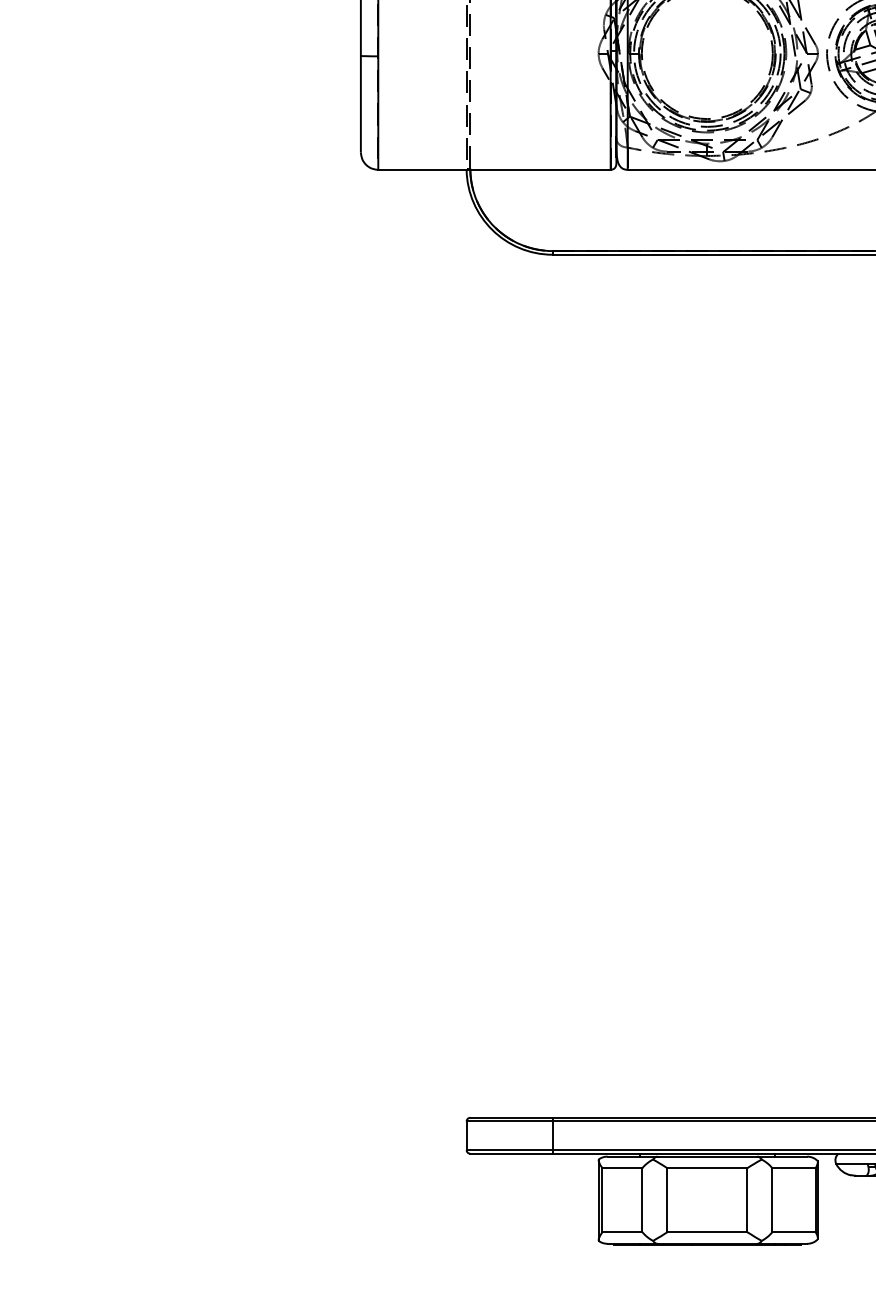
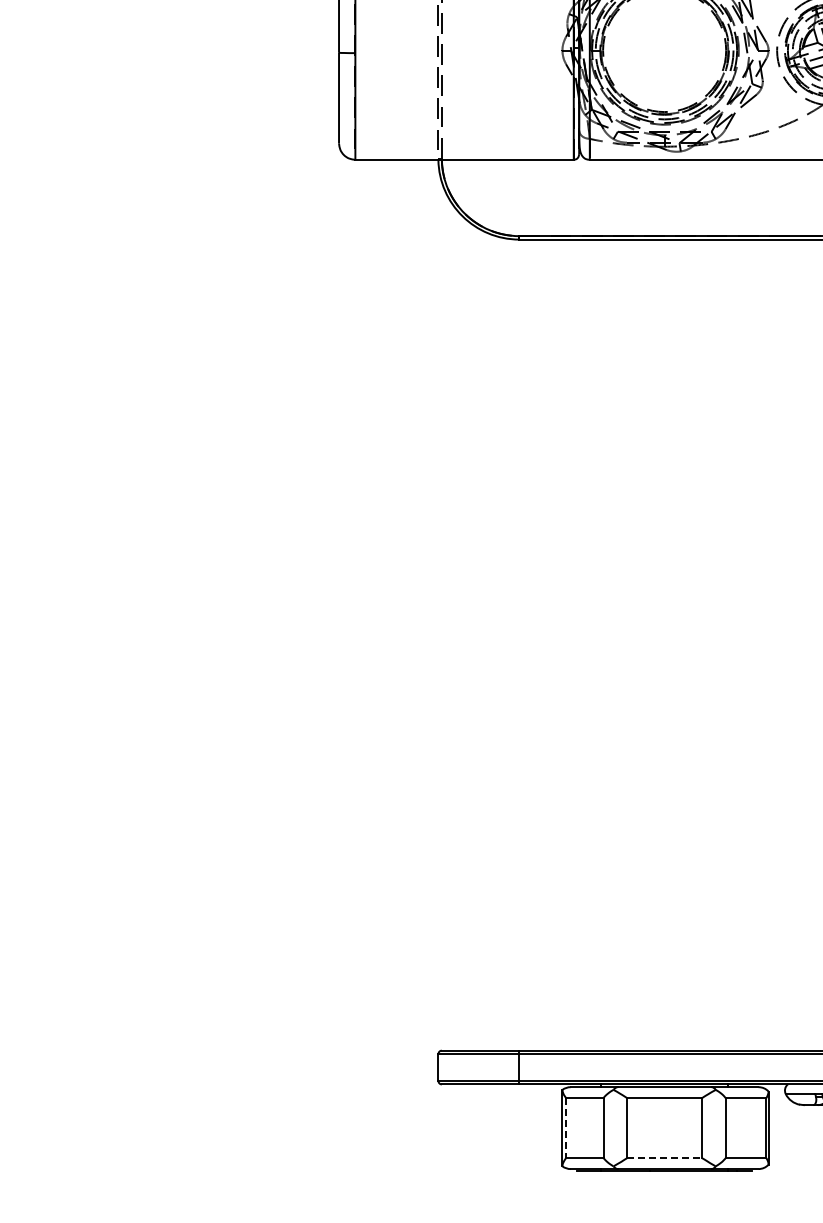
line: (602, 1200) -> (566, 1128), solid -> dashed
line: (708, 1232) -> (665, 1158), solid -> dashed

